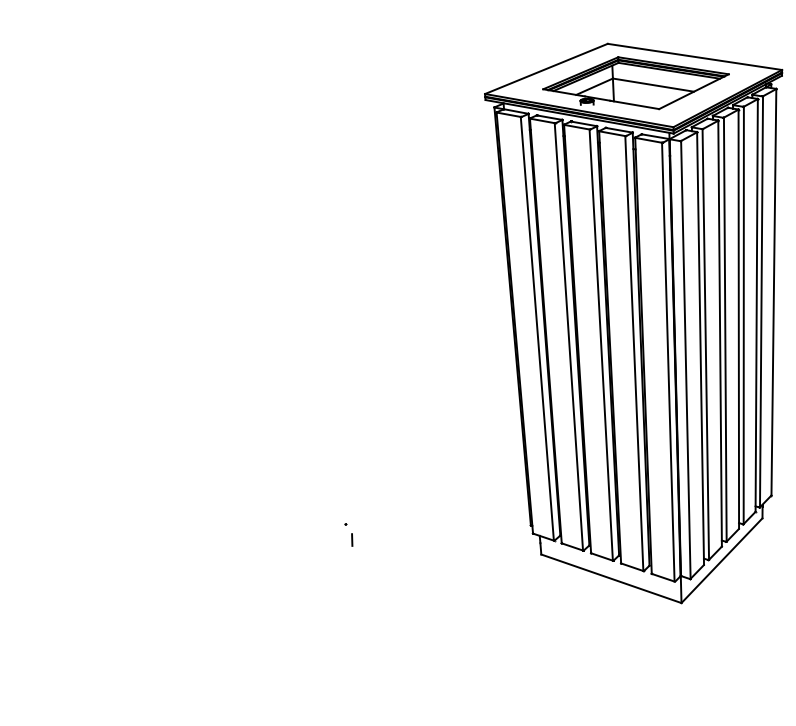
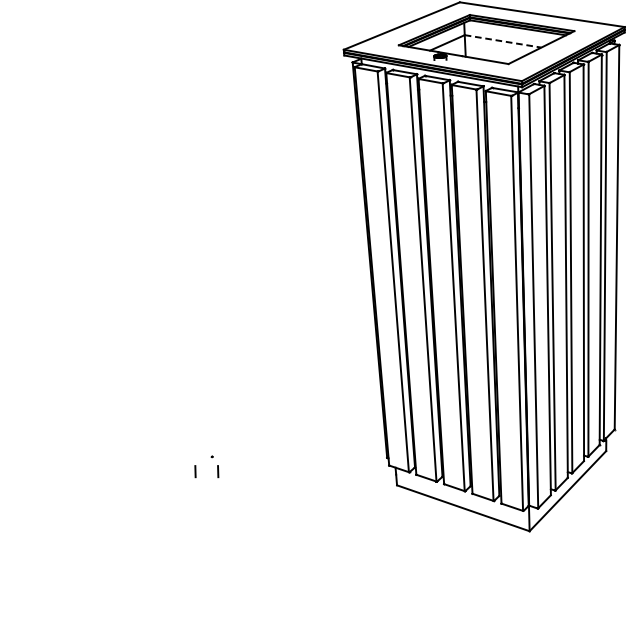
line: (653, 85) -> (503, 41), solid -> dashed
line: (328, 539) -> (195, 471), added

